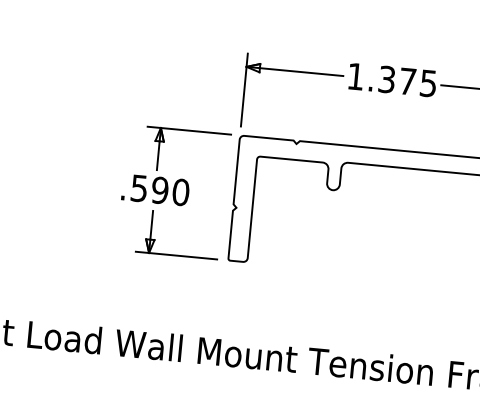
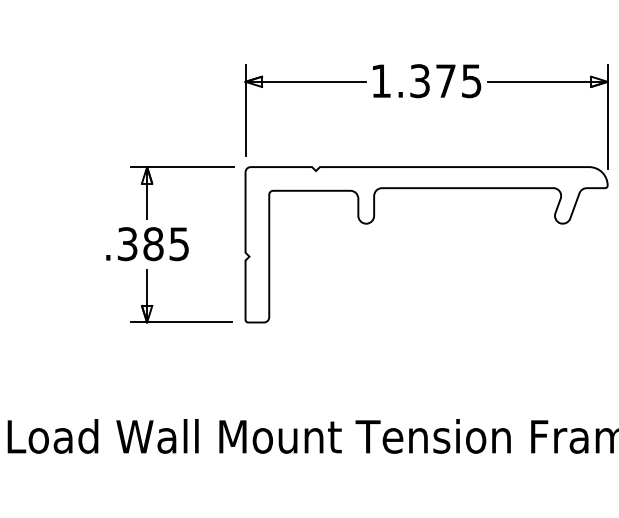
text: (160, 190) -> (153, 244), .590 -> .385

